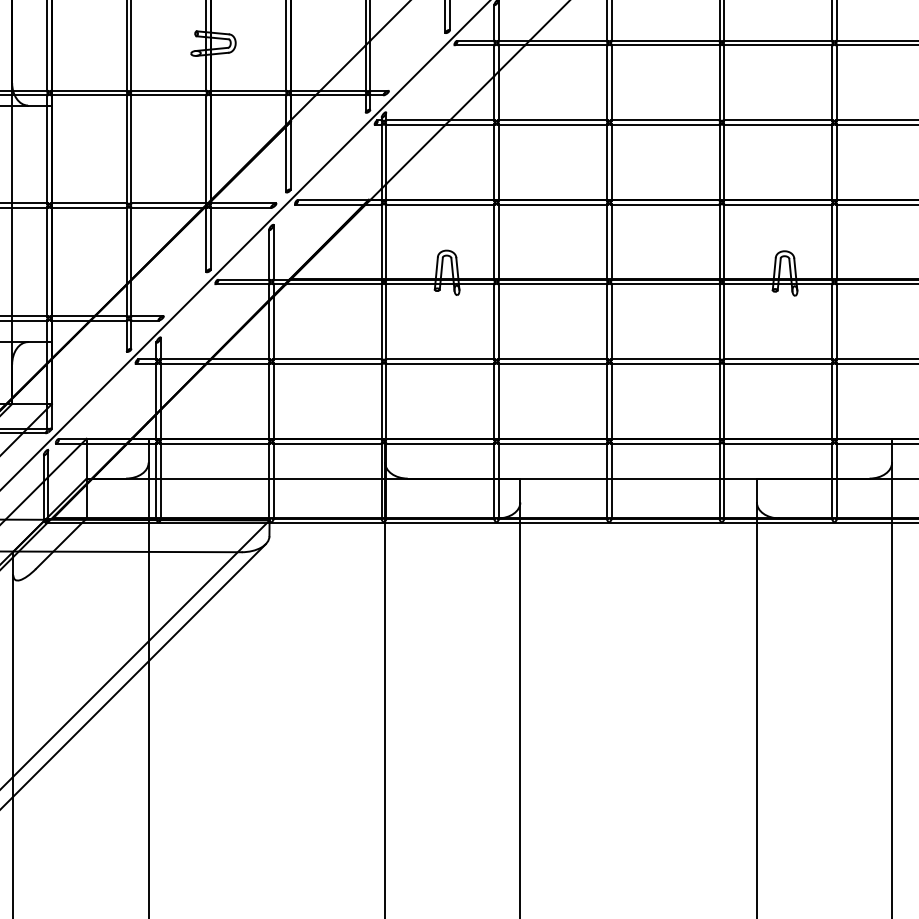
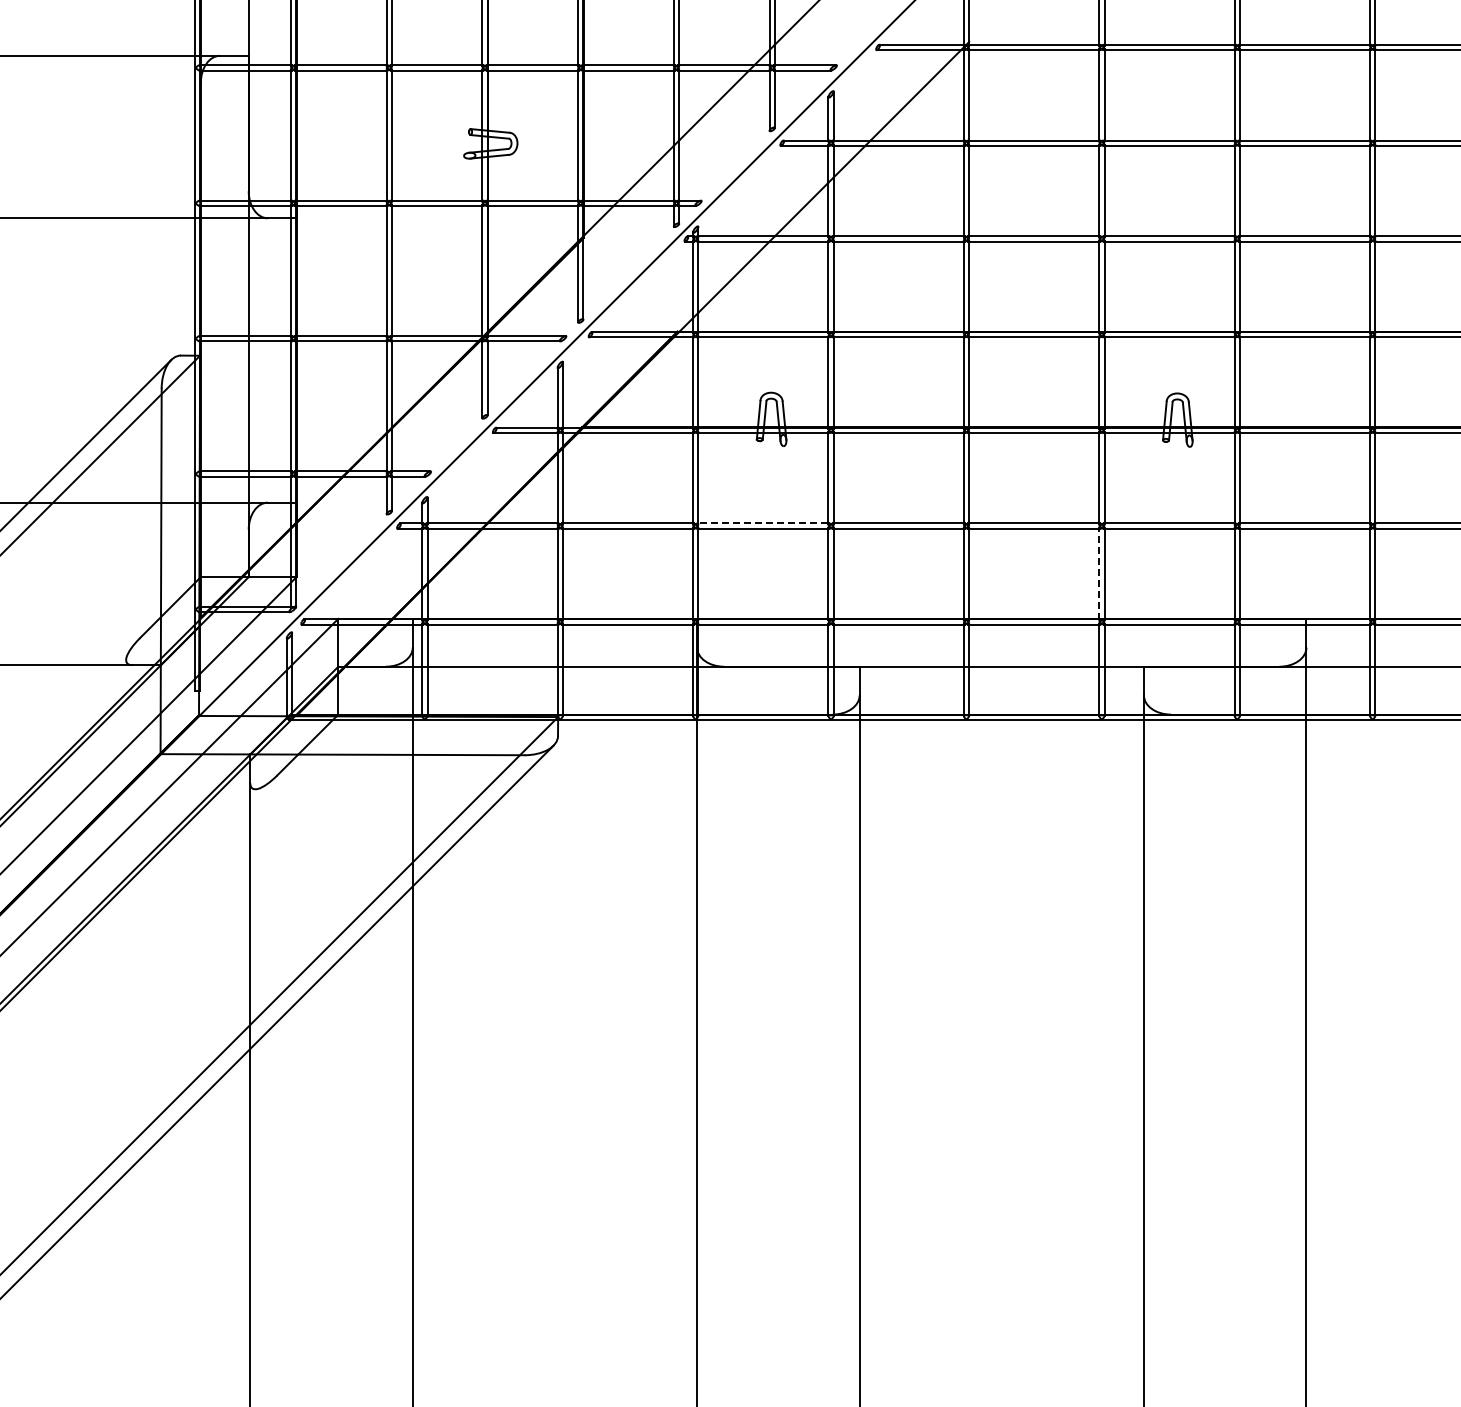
line: (440, 359) -> (763, 523), solid -> dashed
line: (719, 401) -> (1099, 574), solid -> dashed

